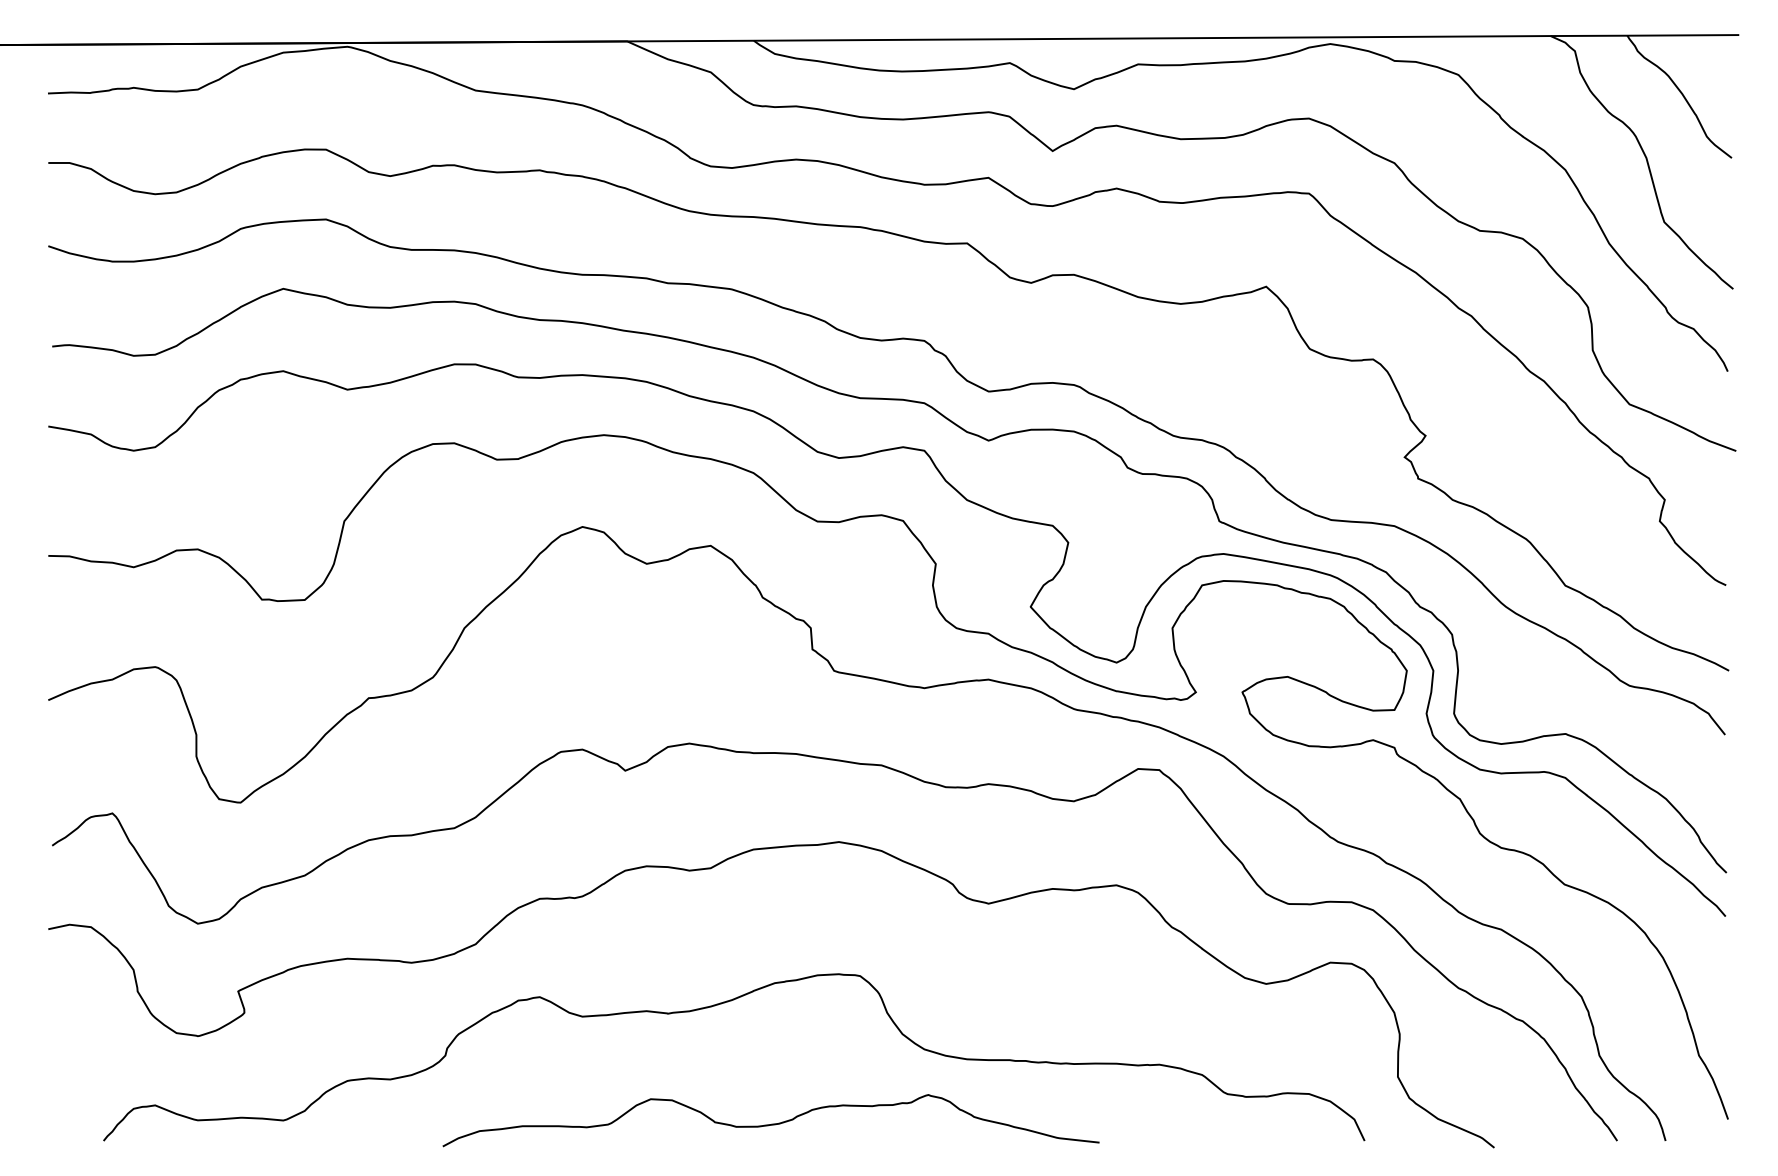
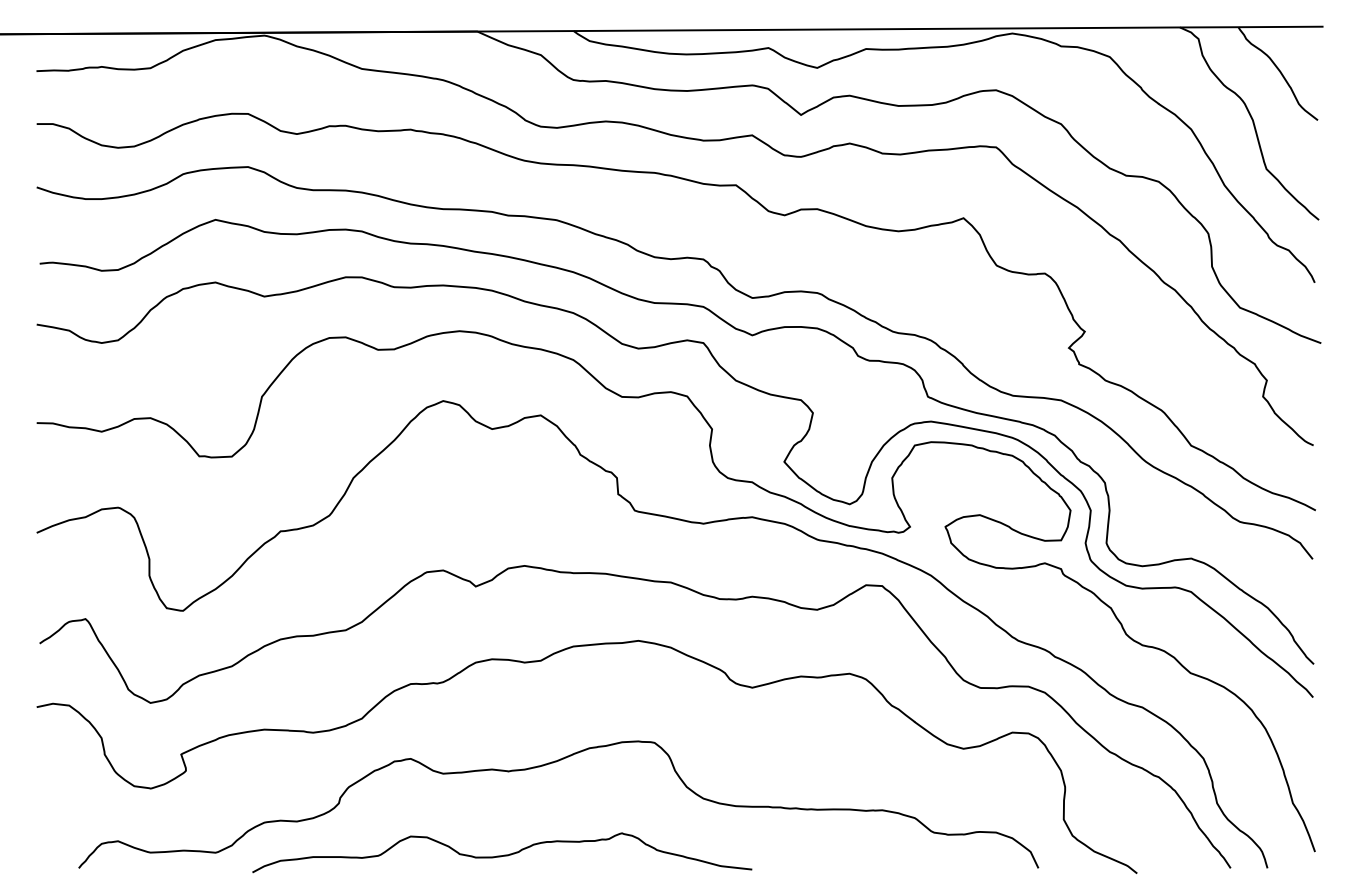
curve: (771, 1123) -> (502, 855), moved

